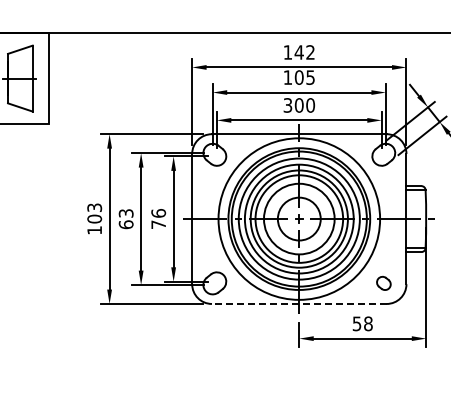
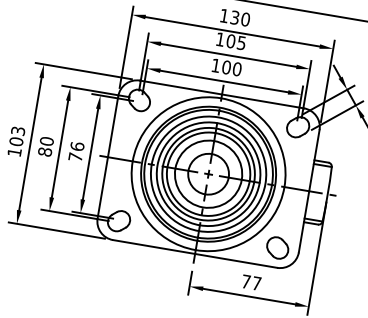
text: (304, 52) -> (239, 18), 142 -> 130
text: (287, 105) -> (215, 65), 300 -> 100
text: (125, 219) -> (45, 147), 63 -> 80
part: (383, 283) -> (277, 248), size x1.67
line: (298, 303) -> (194, 253), dashed -> solid
text: (362, 323) -> (251, 282), 58 -> 77

